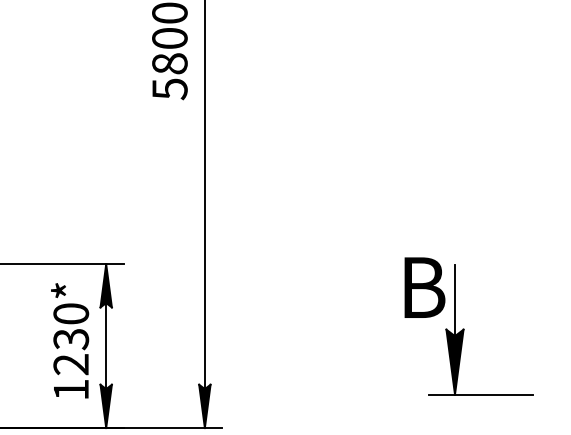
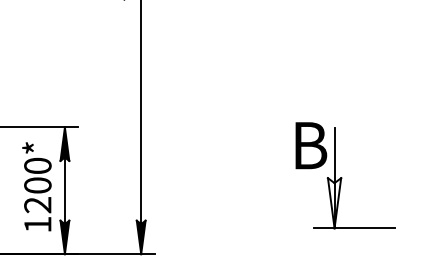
text: (71, 339) -> (38, 185), 1230* -> 1200*
fill: (454, 361) -> (334, 202), removed

